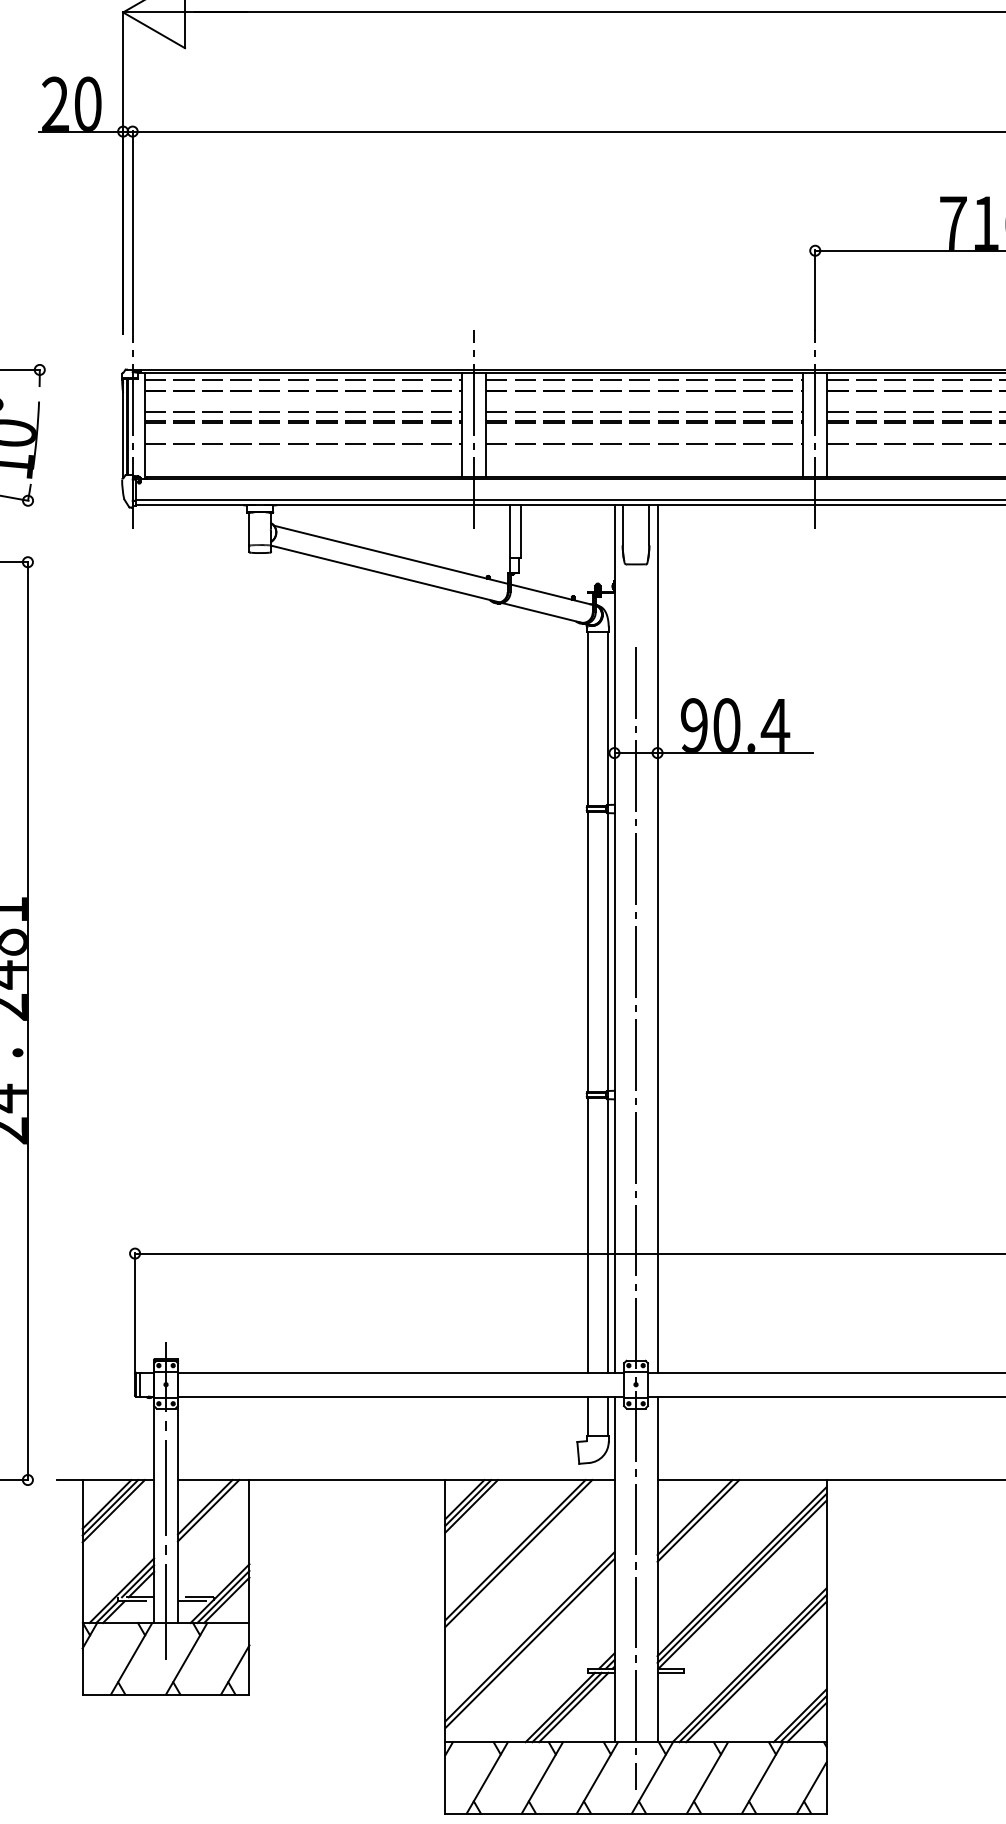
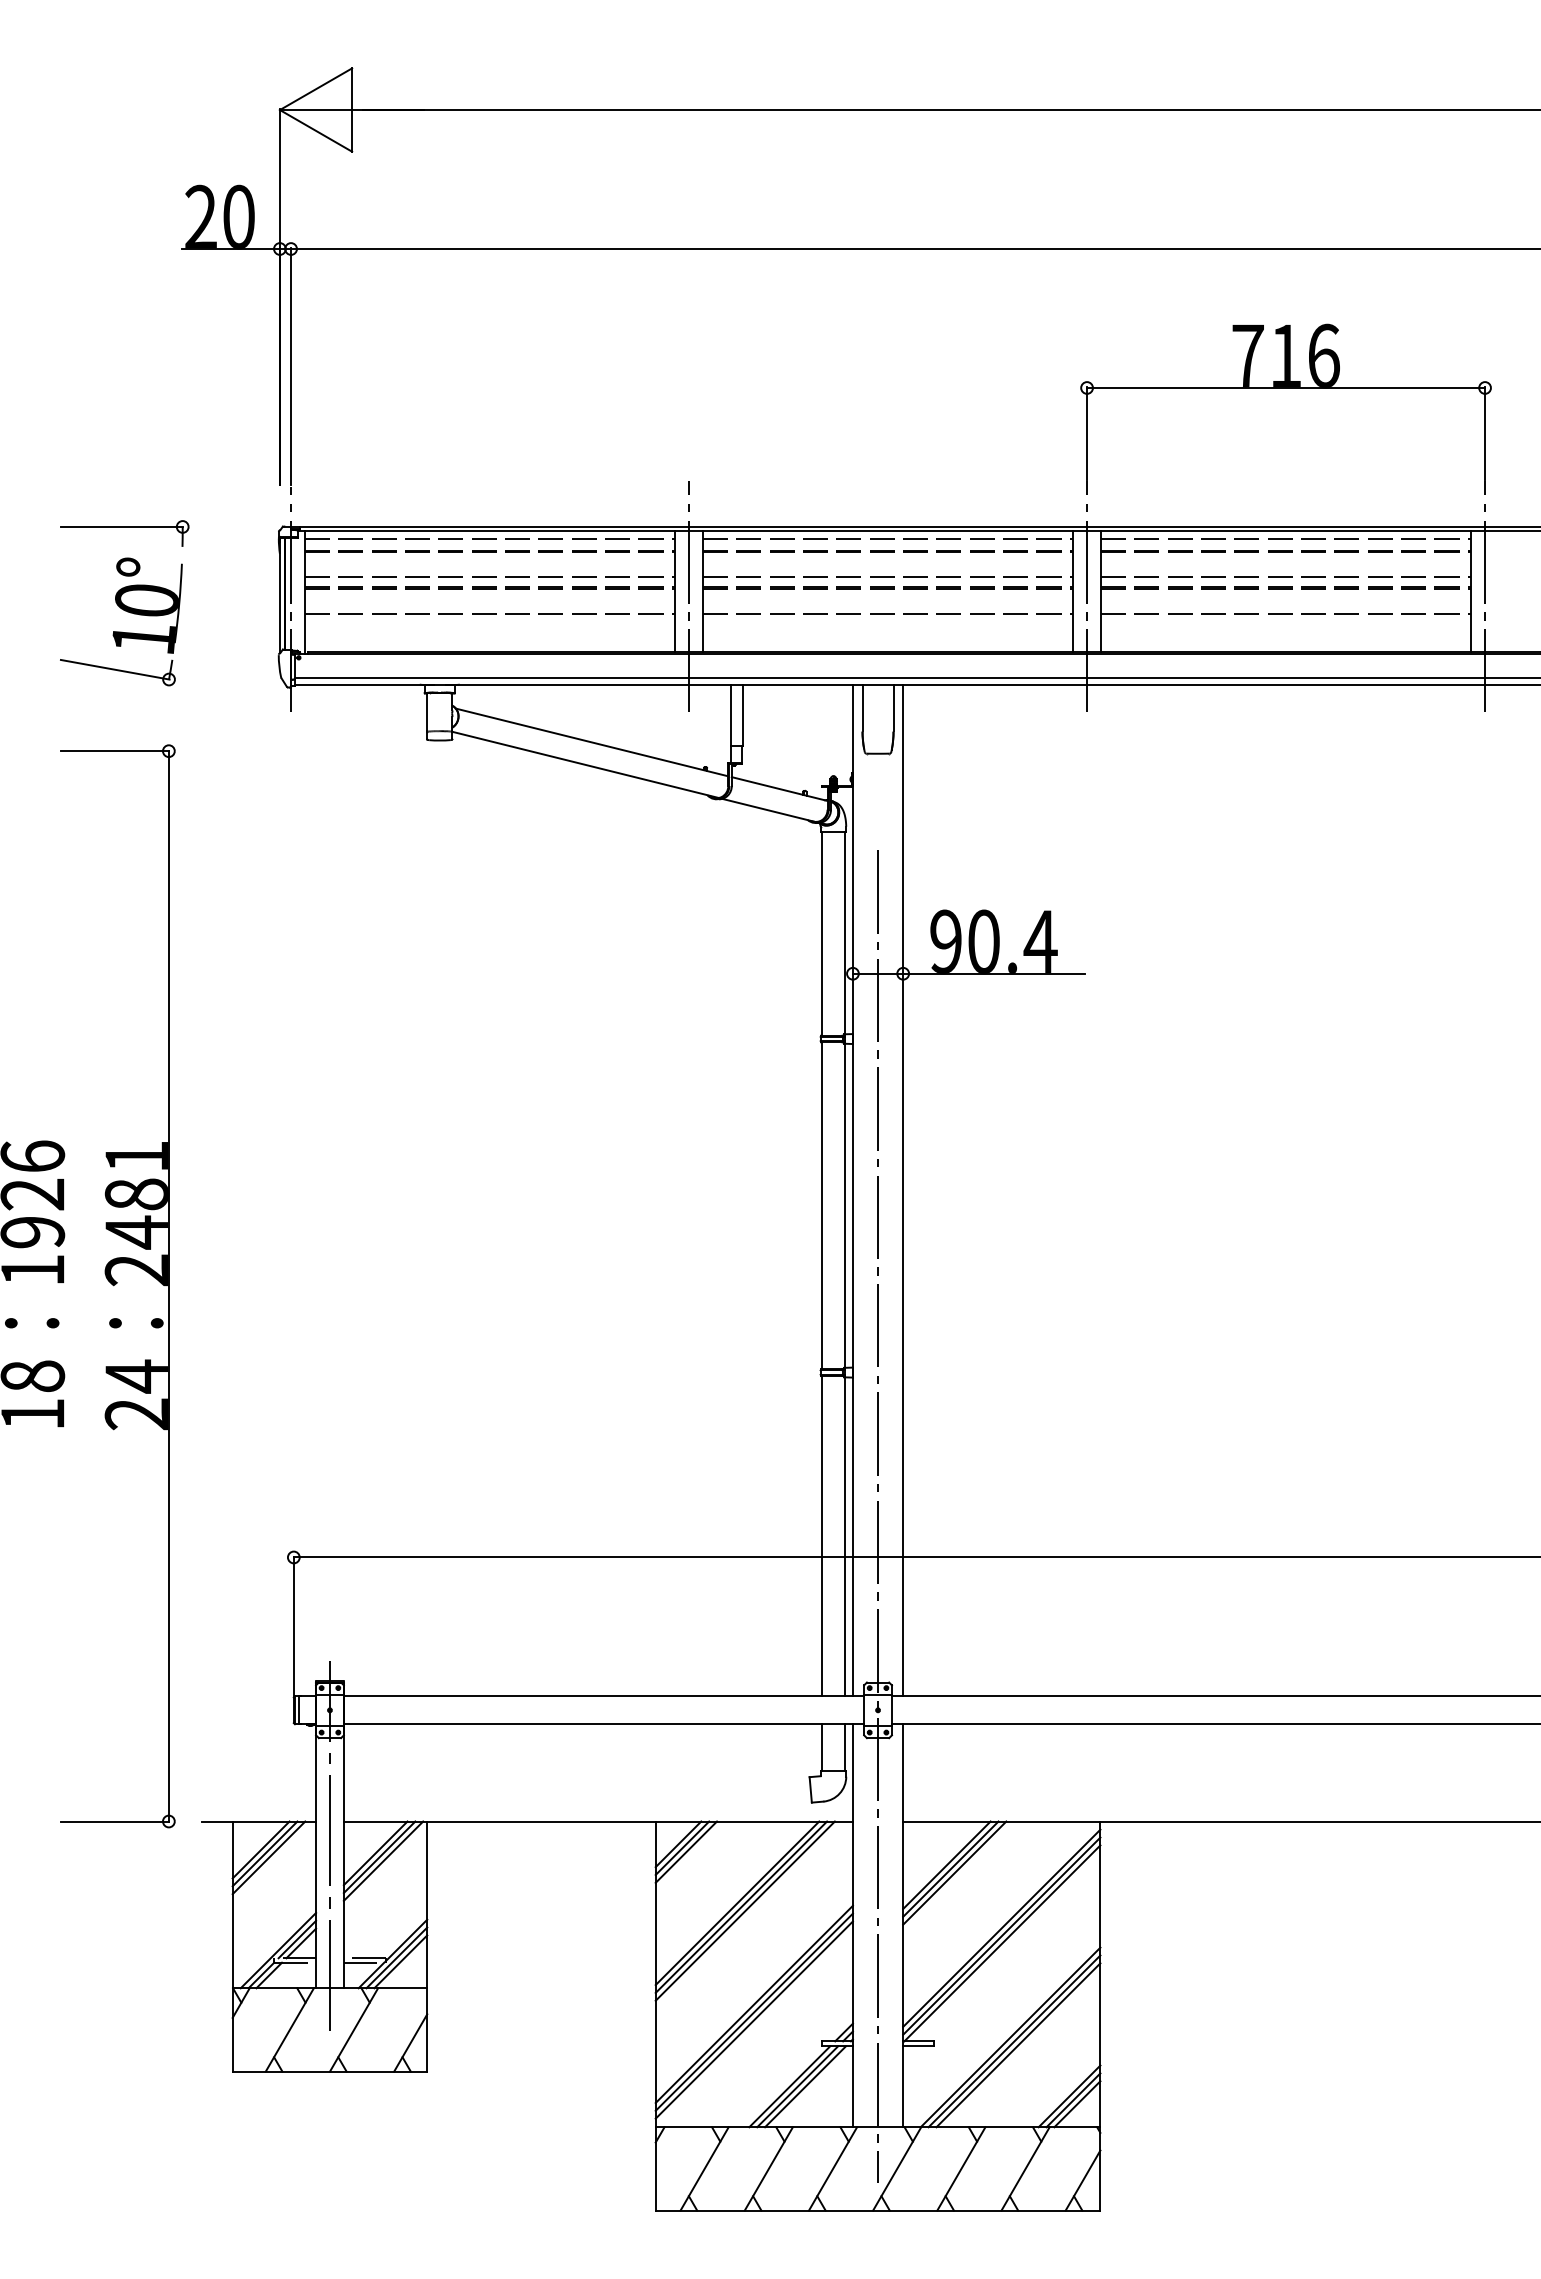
line: (211, 1513) -> (383, 1860), added
line: (701, 1523) -> (954, 1872), added
line: (521, 1556) -> (744, 1910), added
line: (529, 1649) -> (753, 2019), added

